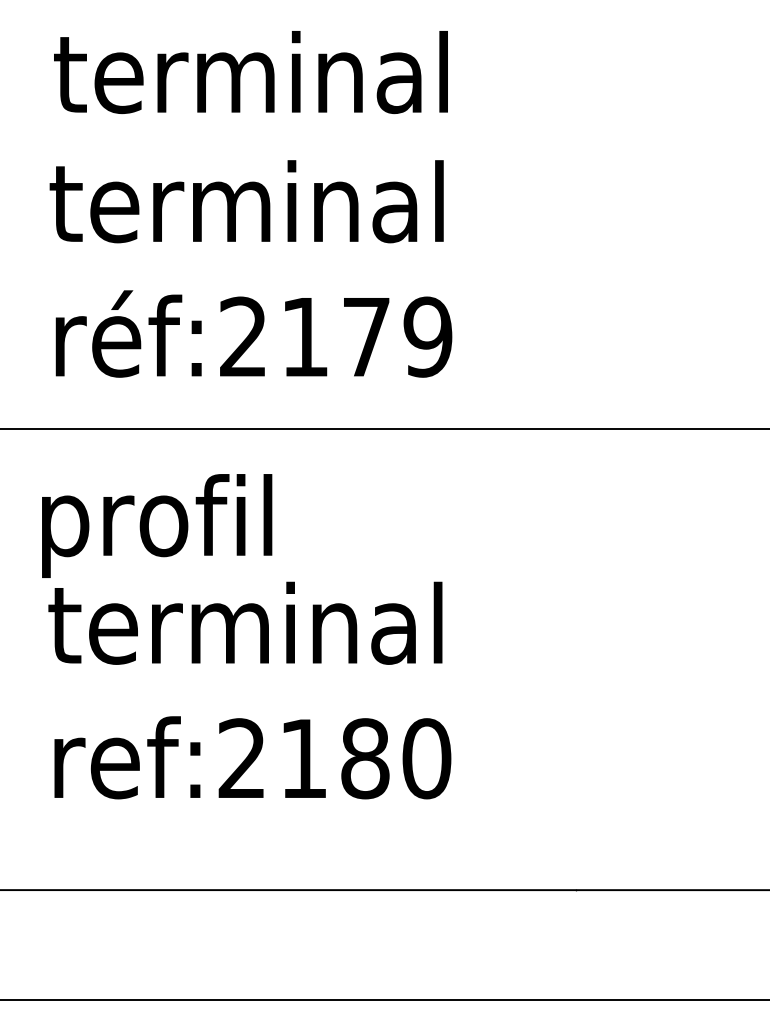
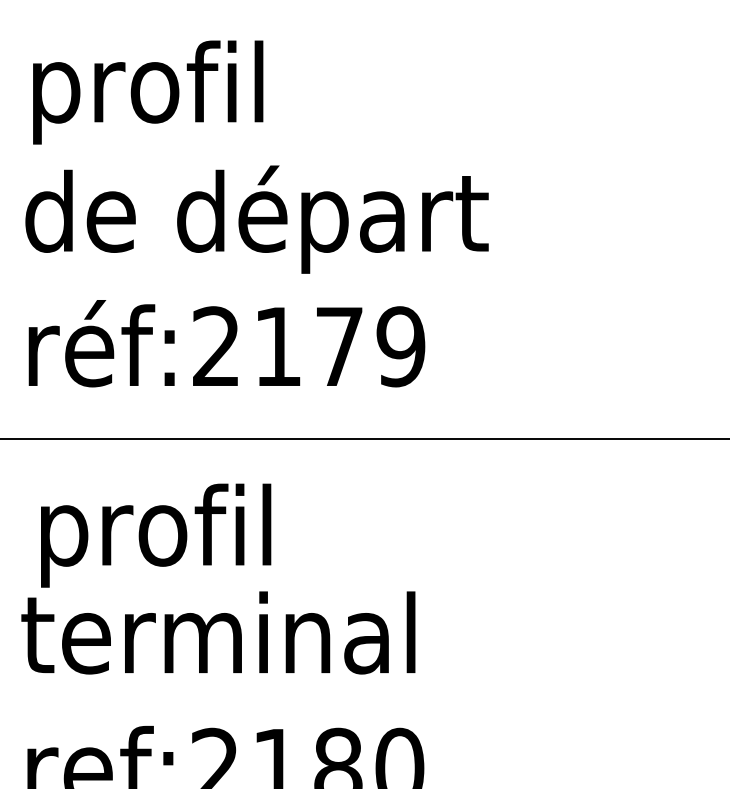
text: (250, 82) -> (223, 92), terminal -> profil
text: (282, 209) -> (255, 219), terminal -> de départ
text: (157, 525) -> (156, 535), moved

